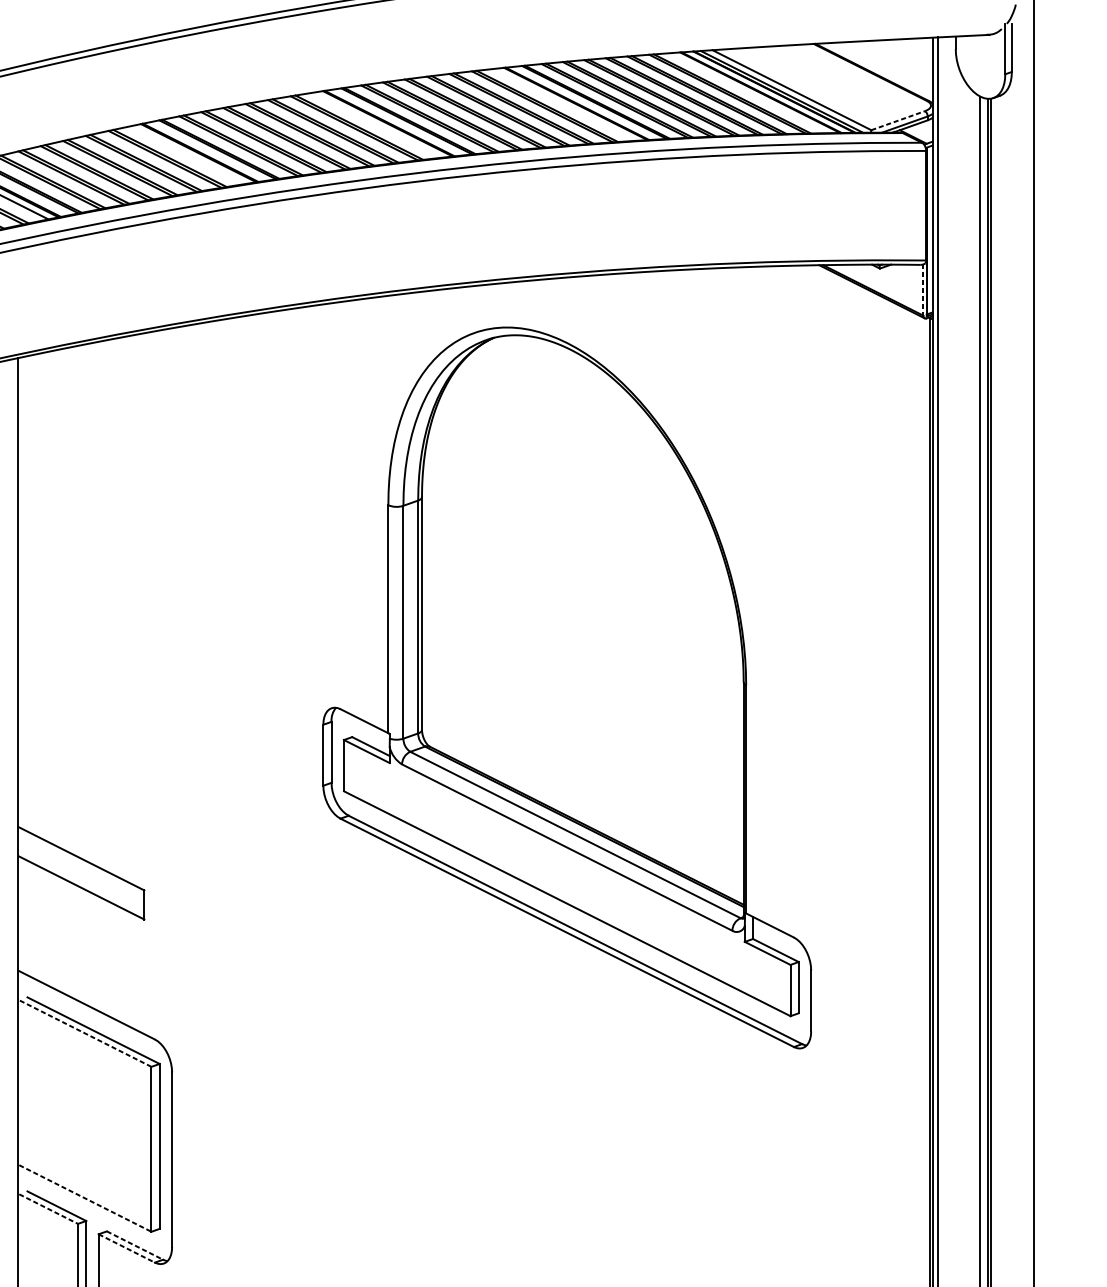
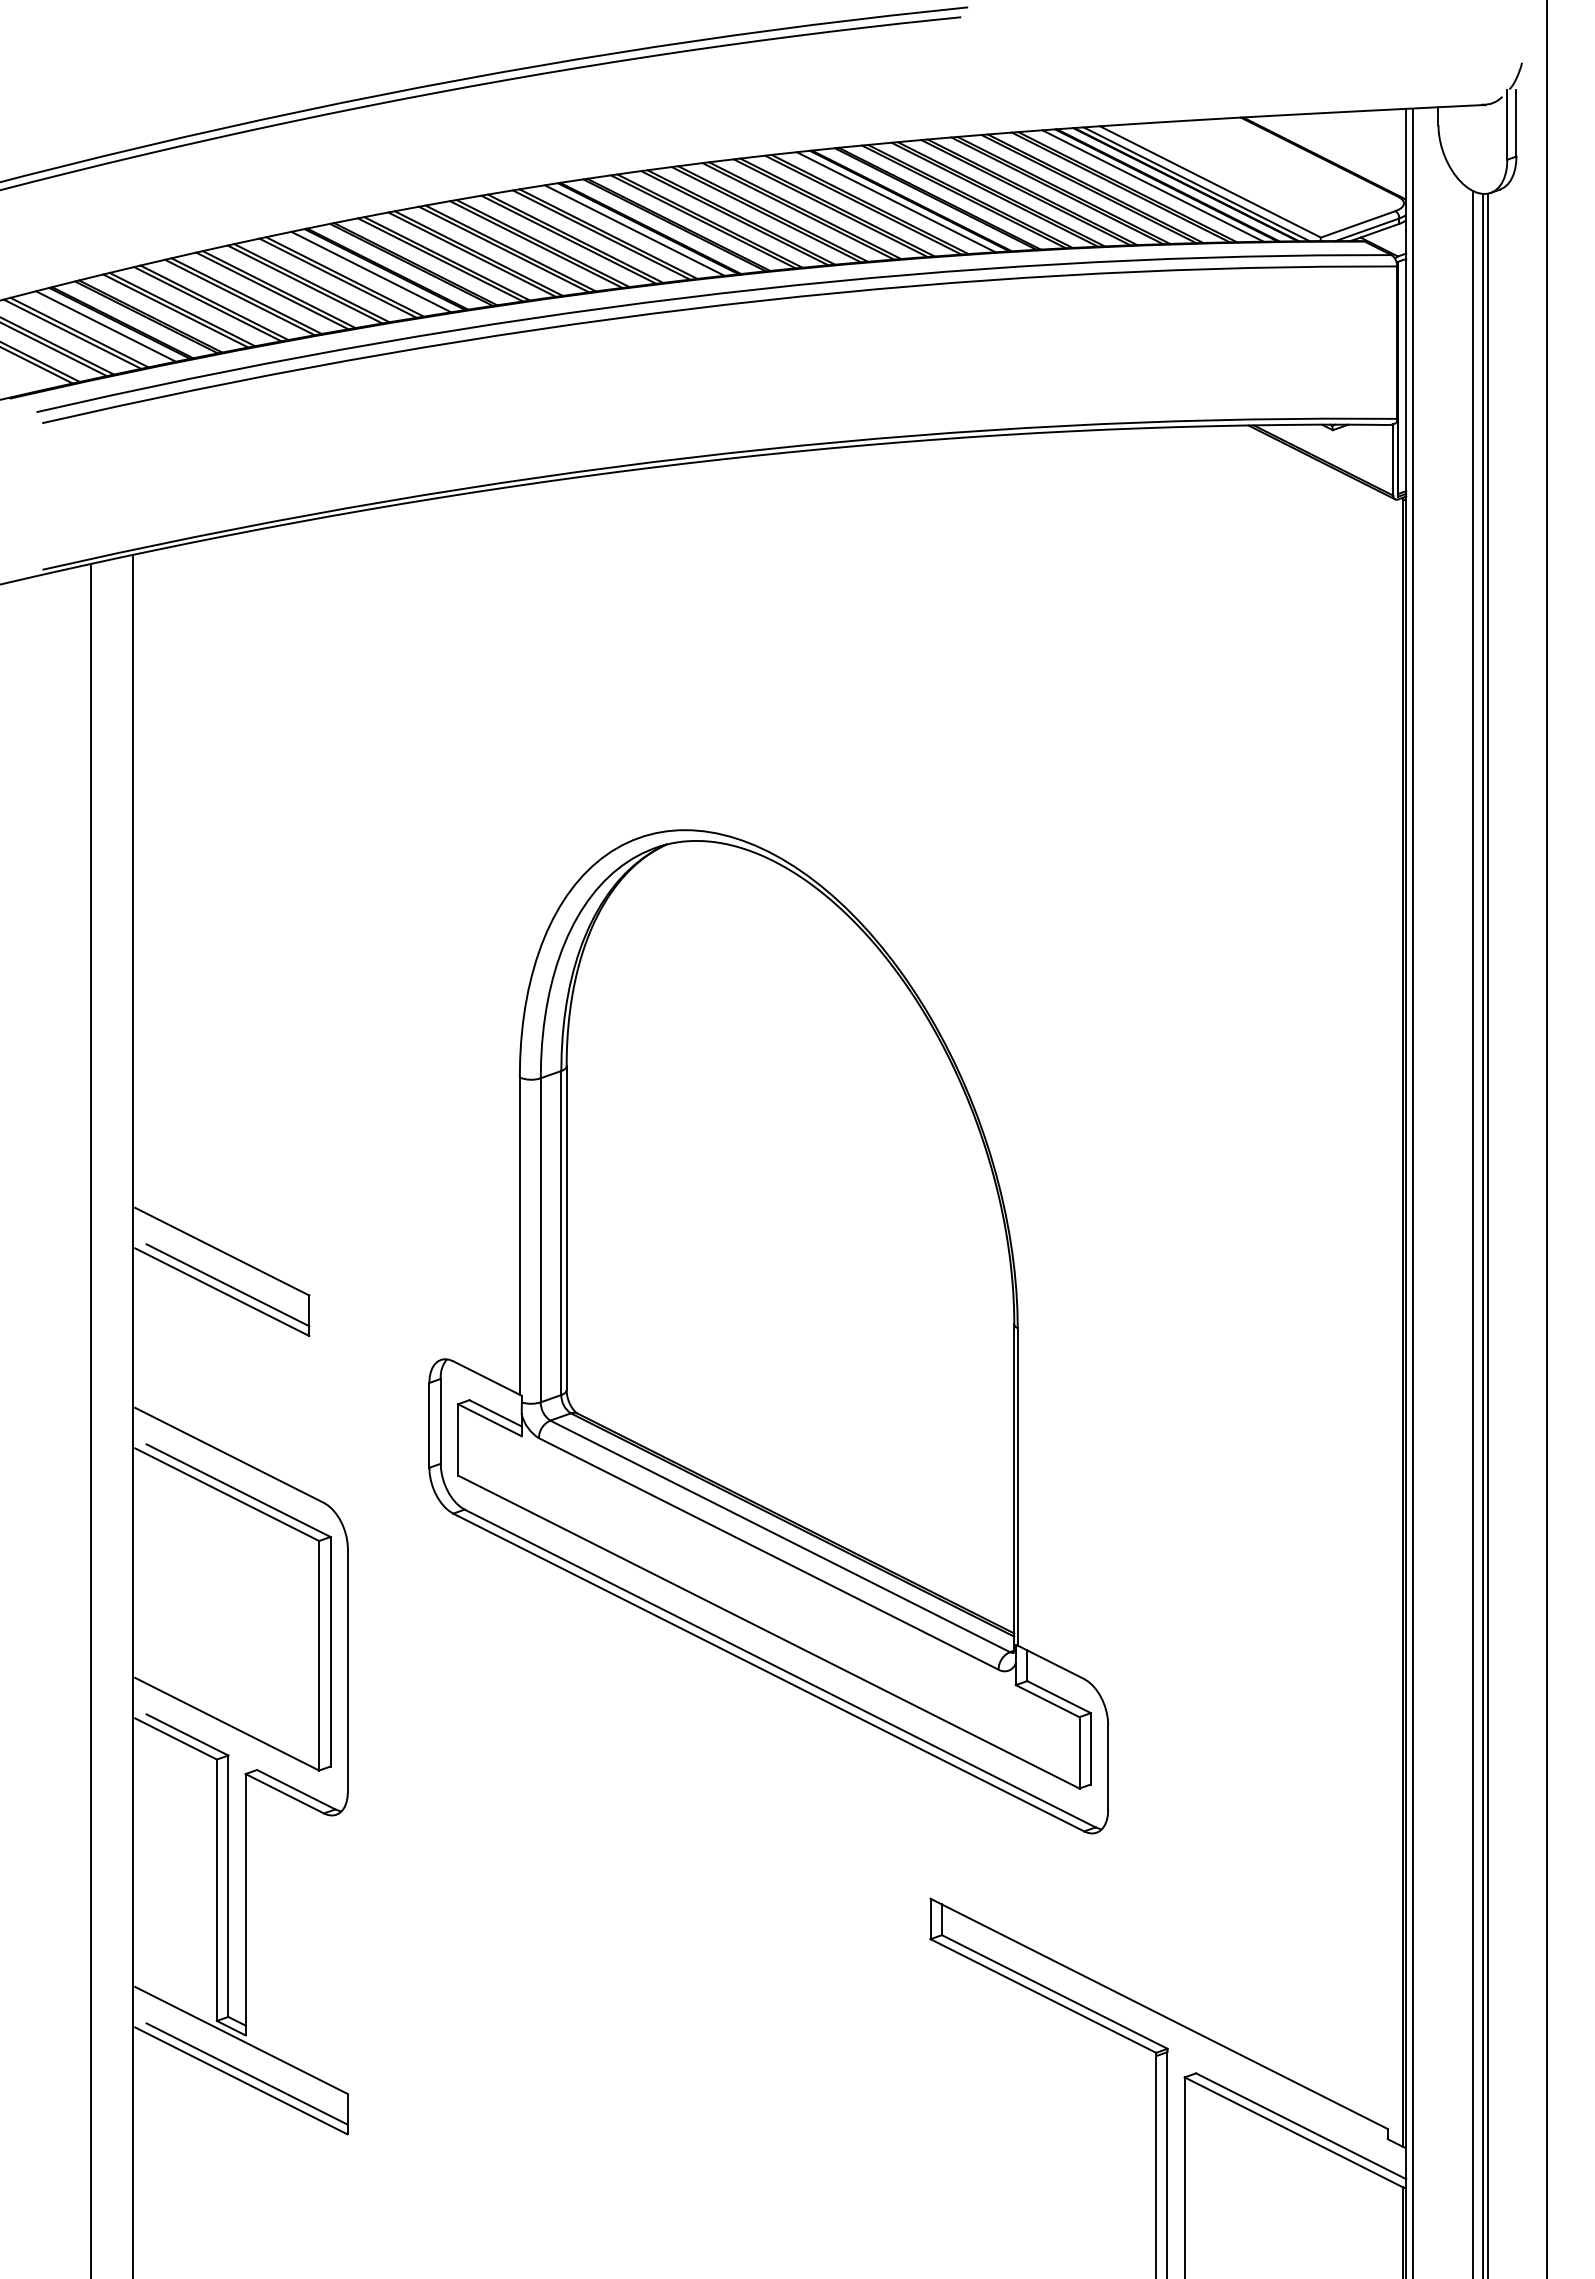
line: (750, 92) -> (1152, 185), added
line: (565, 104) -> (895, 202), added
line: (898, 120) -> (1358, 224), dashed -> solid
line: (378, 125) -> (634, 230), added
line: (189, 154) -> (371, 271), added
line: (923, 289) -> (1393, 459), dashed -> solid
part: (567, 687) -> (768, 1331), moved
line: (85, 883) -> (227, 1285), added
line: (85, 1033) -> (227, 1494), dashed -> solid
line: (85, 1198) -> (227, 1724), dashed -> solid
line: (48, 1208) -> (176, 1738), dashed -> solid
line: (135, 1245) -> (296, 1789), dashed -> solid
line: (126, 1248) -> (284, 1793), dashed -> solid

